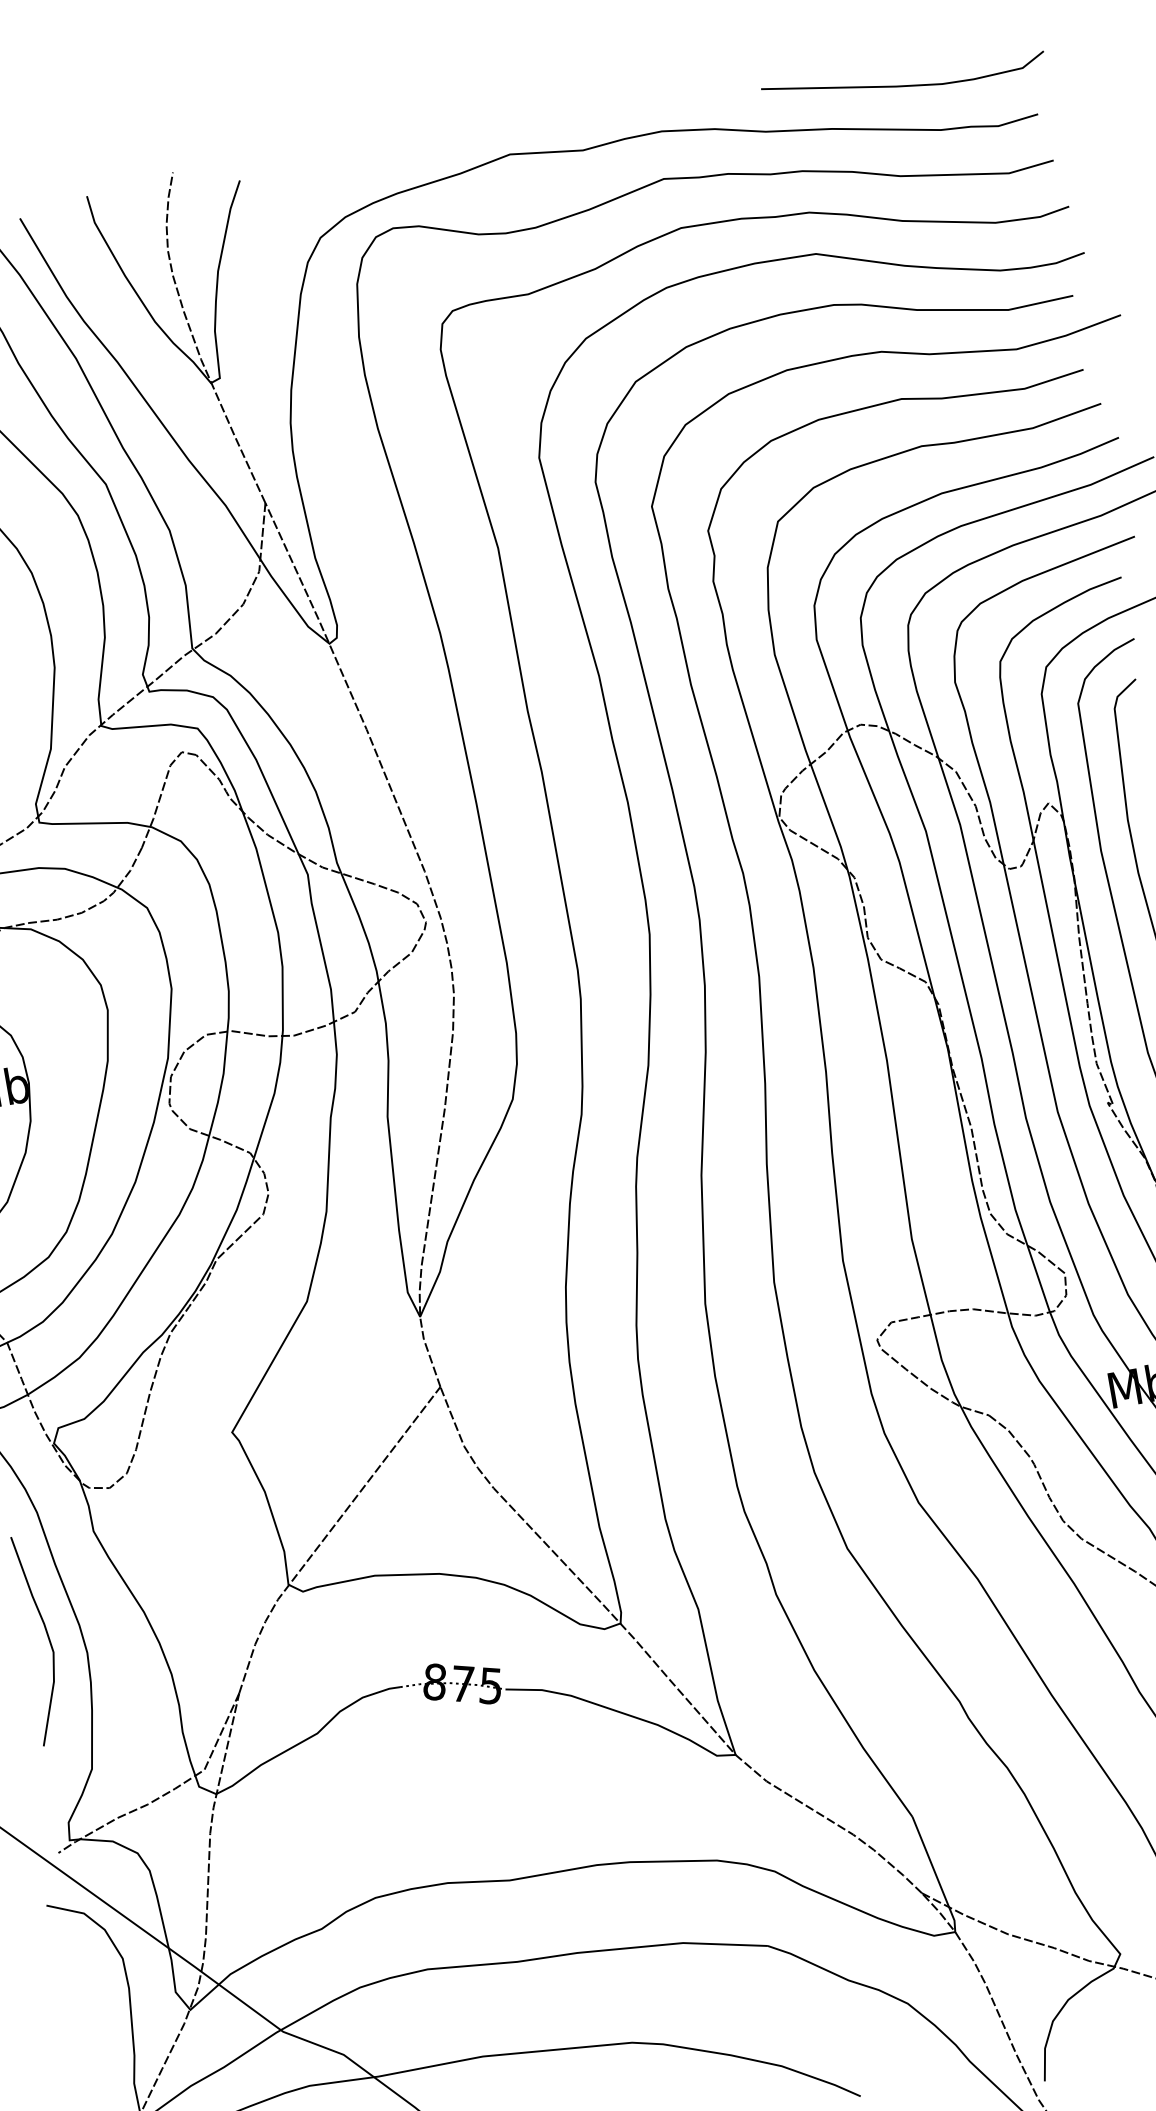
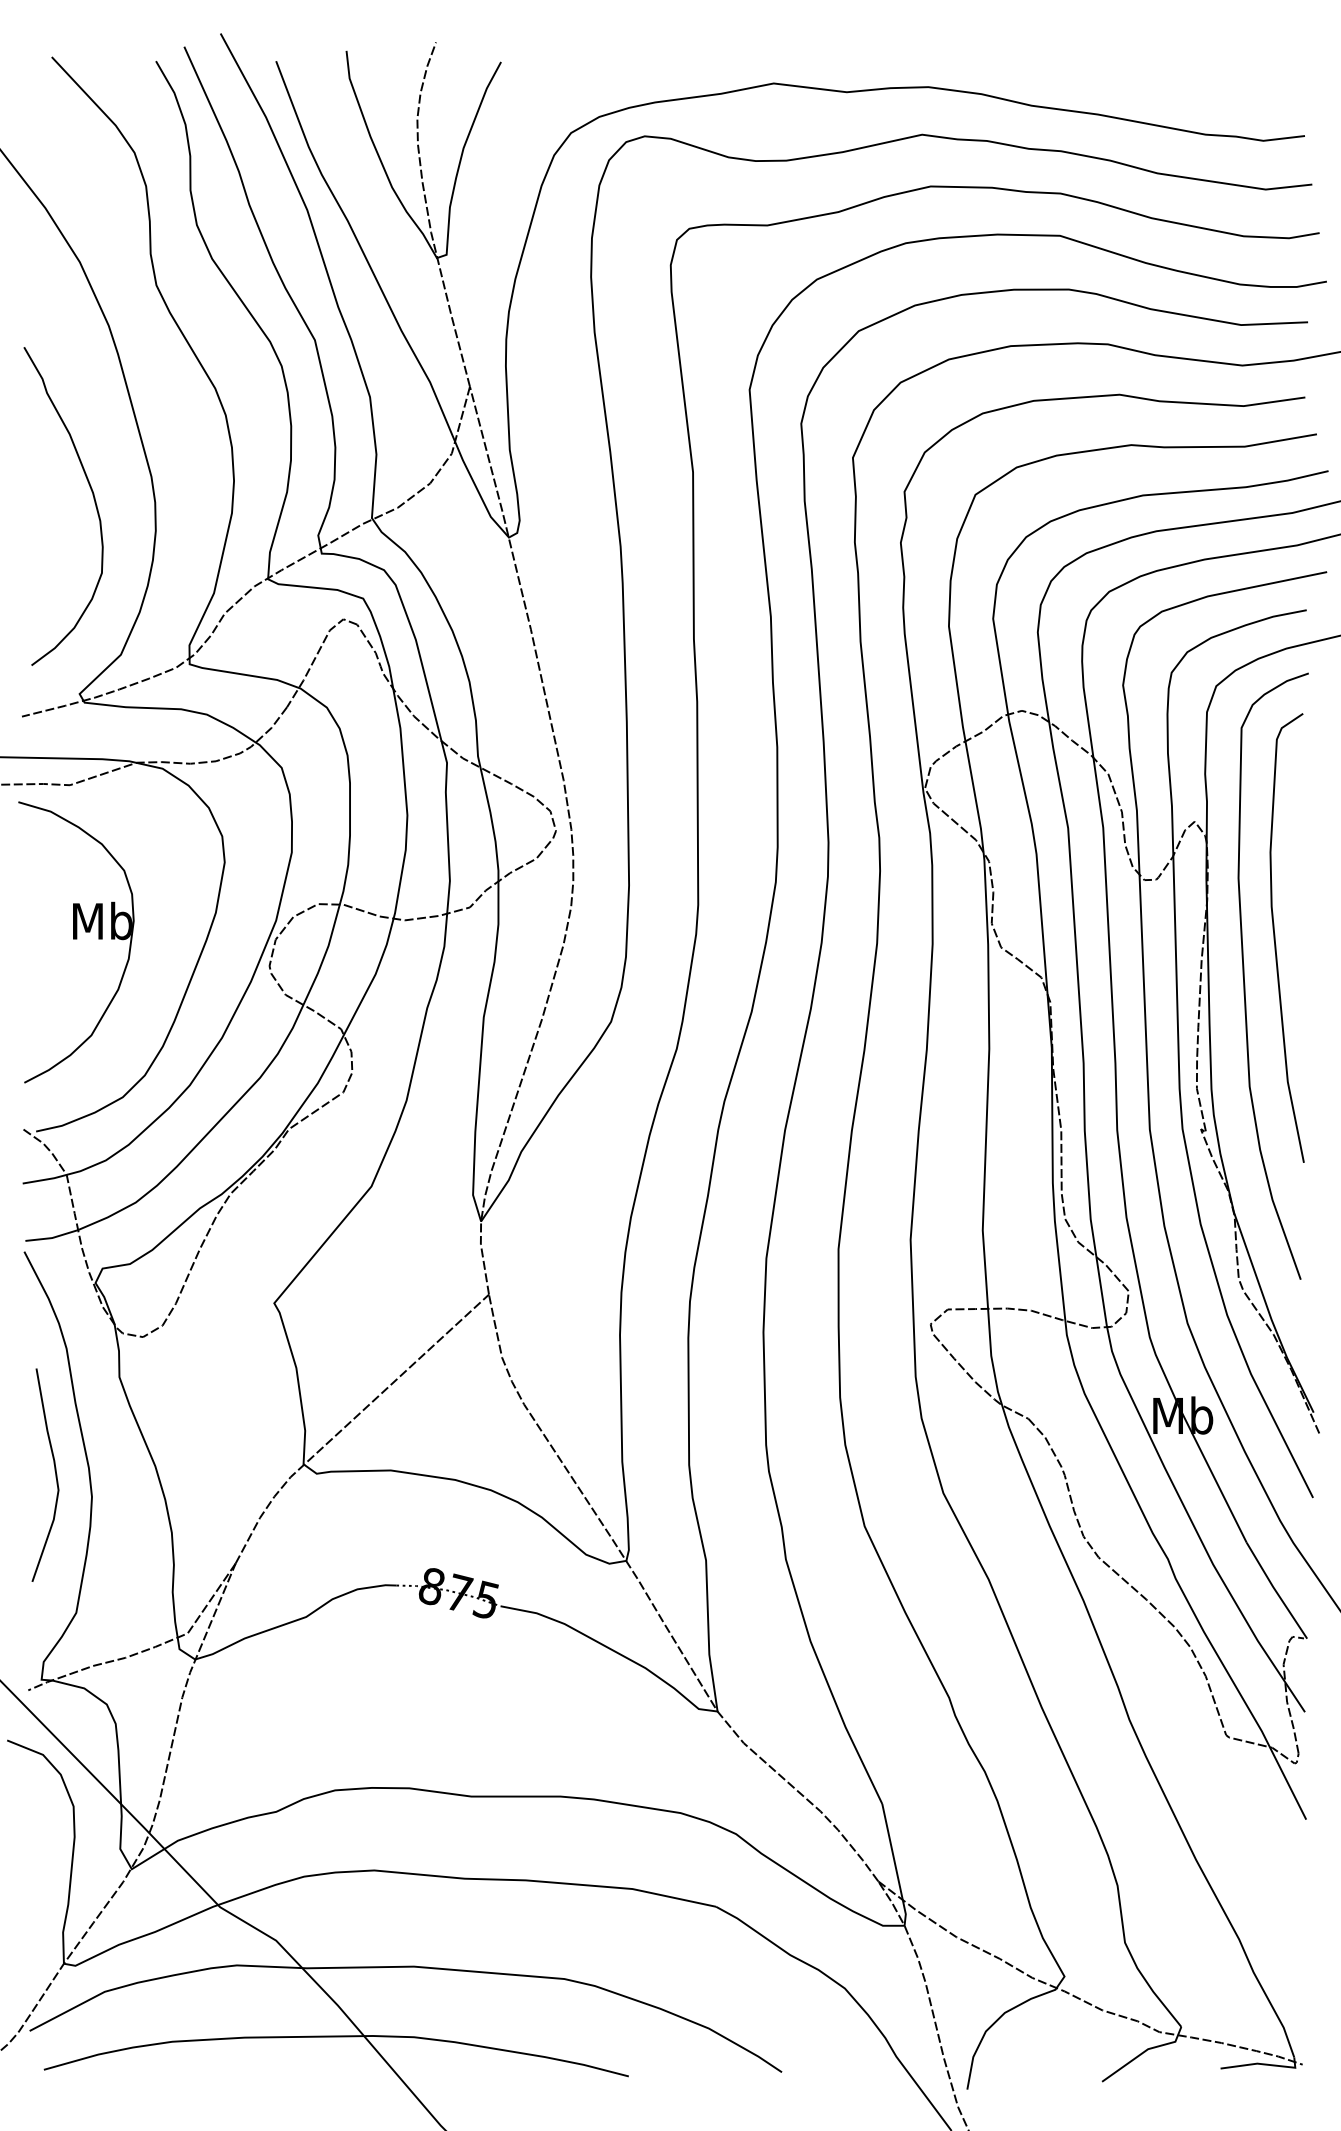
curve: (904, 84) -> (1177, 83), removed

